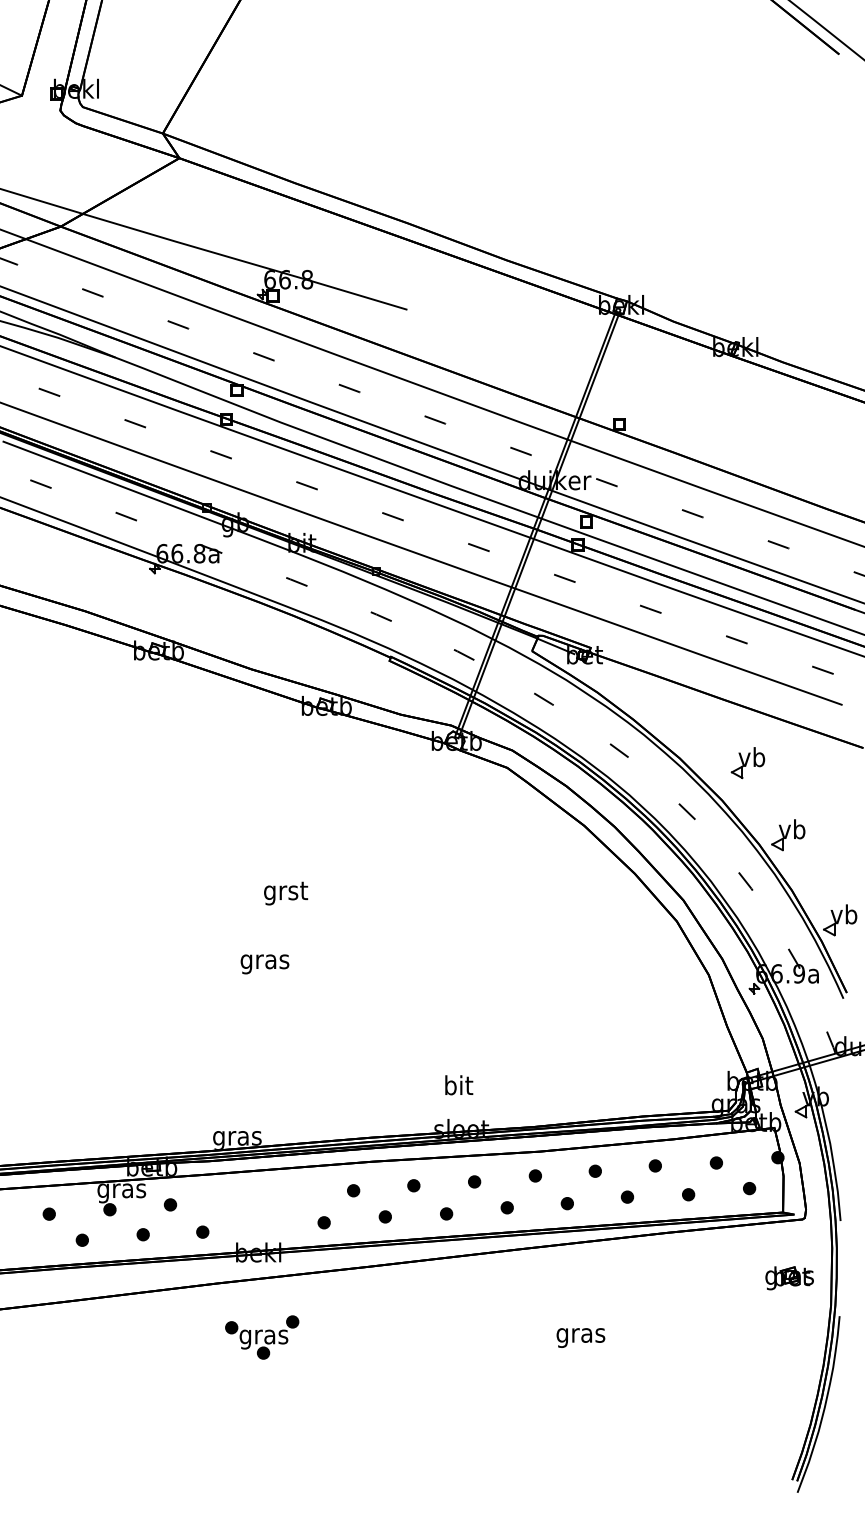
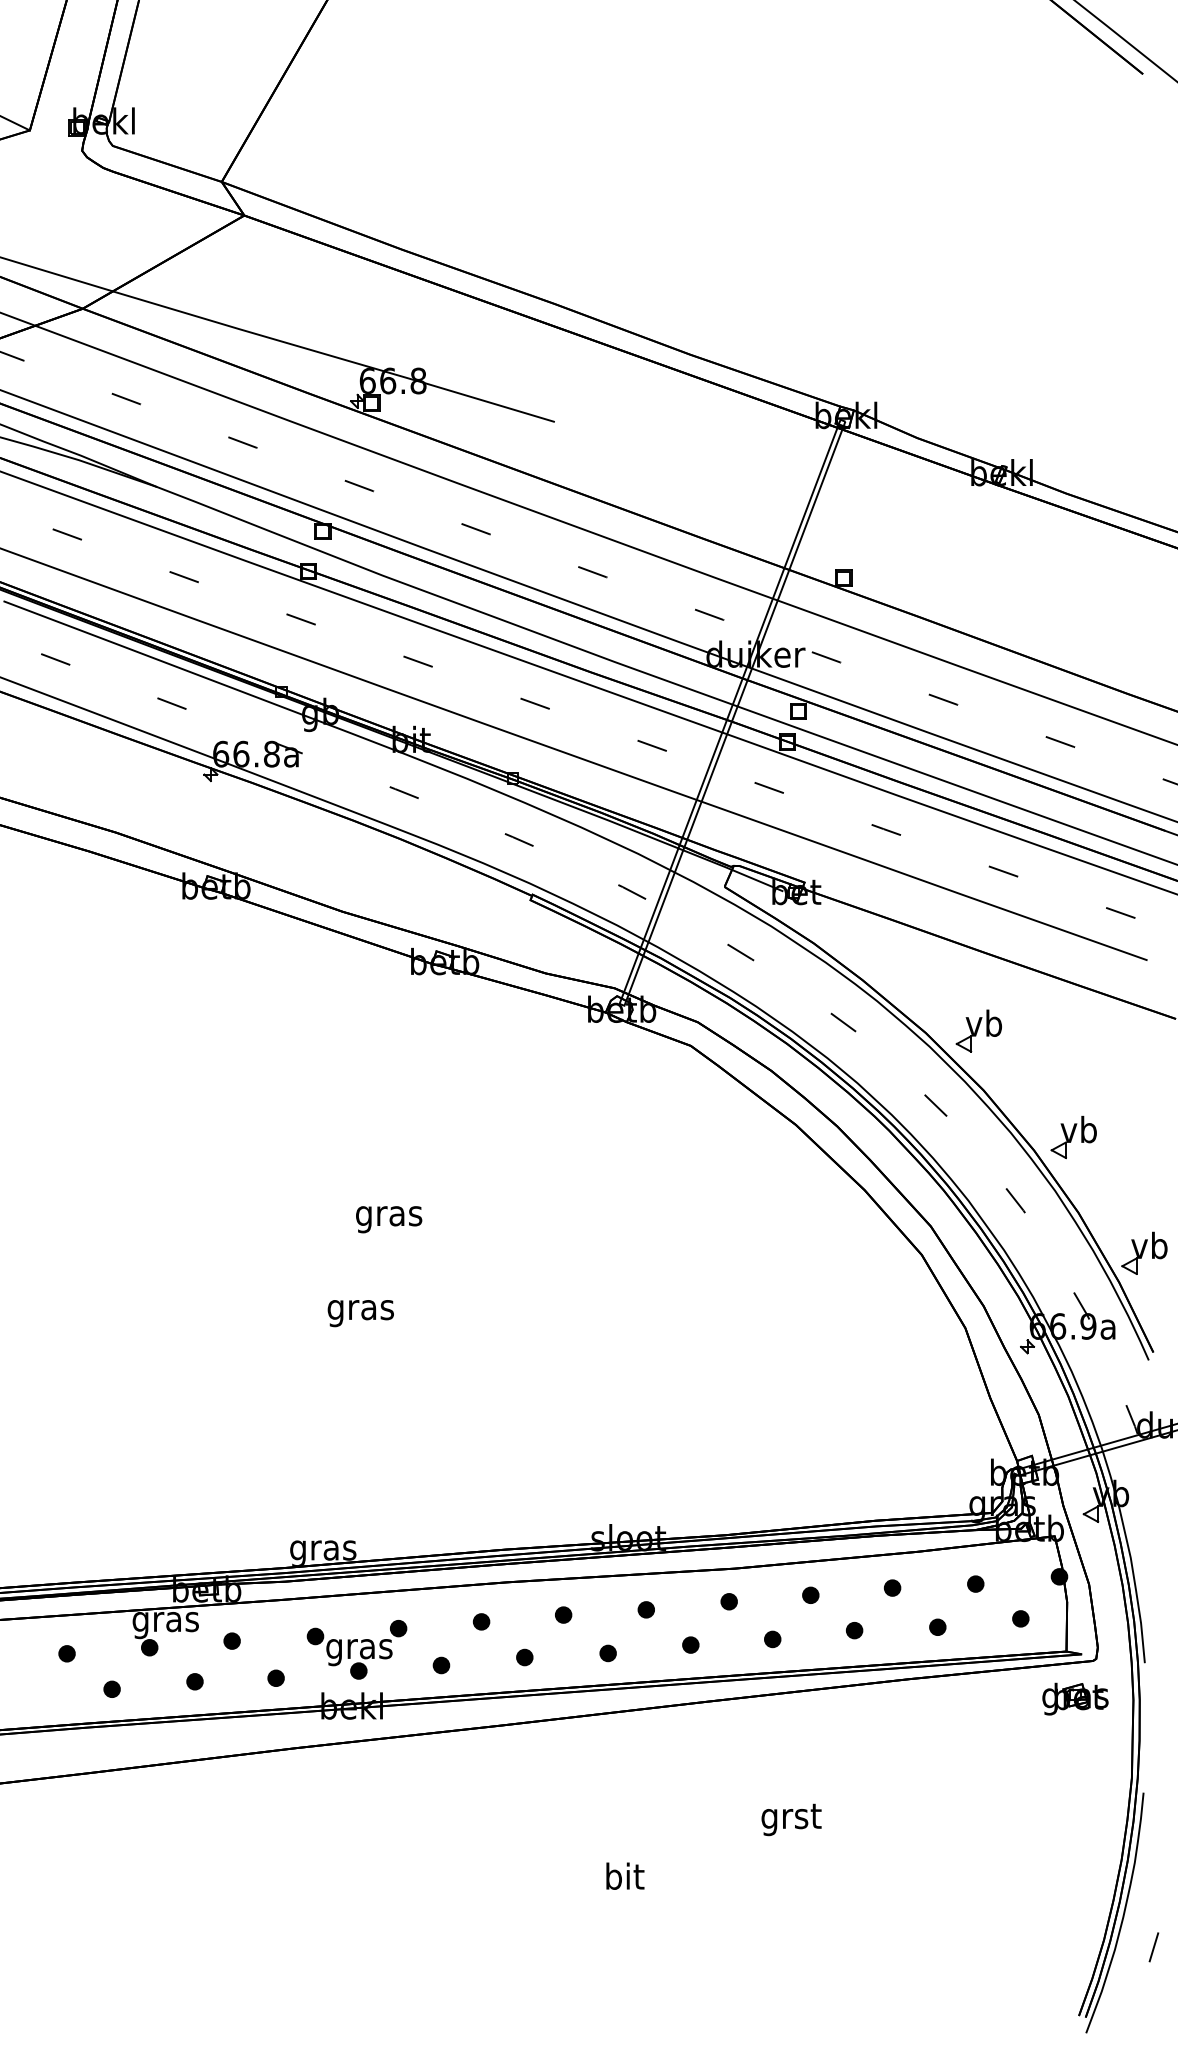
part: (747, 762) -> (978, 1030), moved
text: (286, 893) -> (389, 1217), grst -> gras
text: (459, 1084) -> (625, 1875), moved
part: (789, 1277) -> (1075, 1698), moved
text: (581, 1335) -> (791, 1819), gras -> grst
part: (261, 1337) -> (356, 1649), moved
line: (846, 1429) -> (1153, 1947), added

